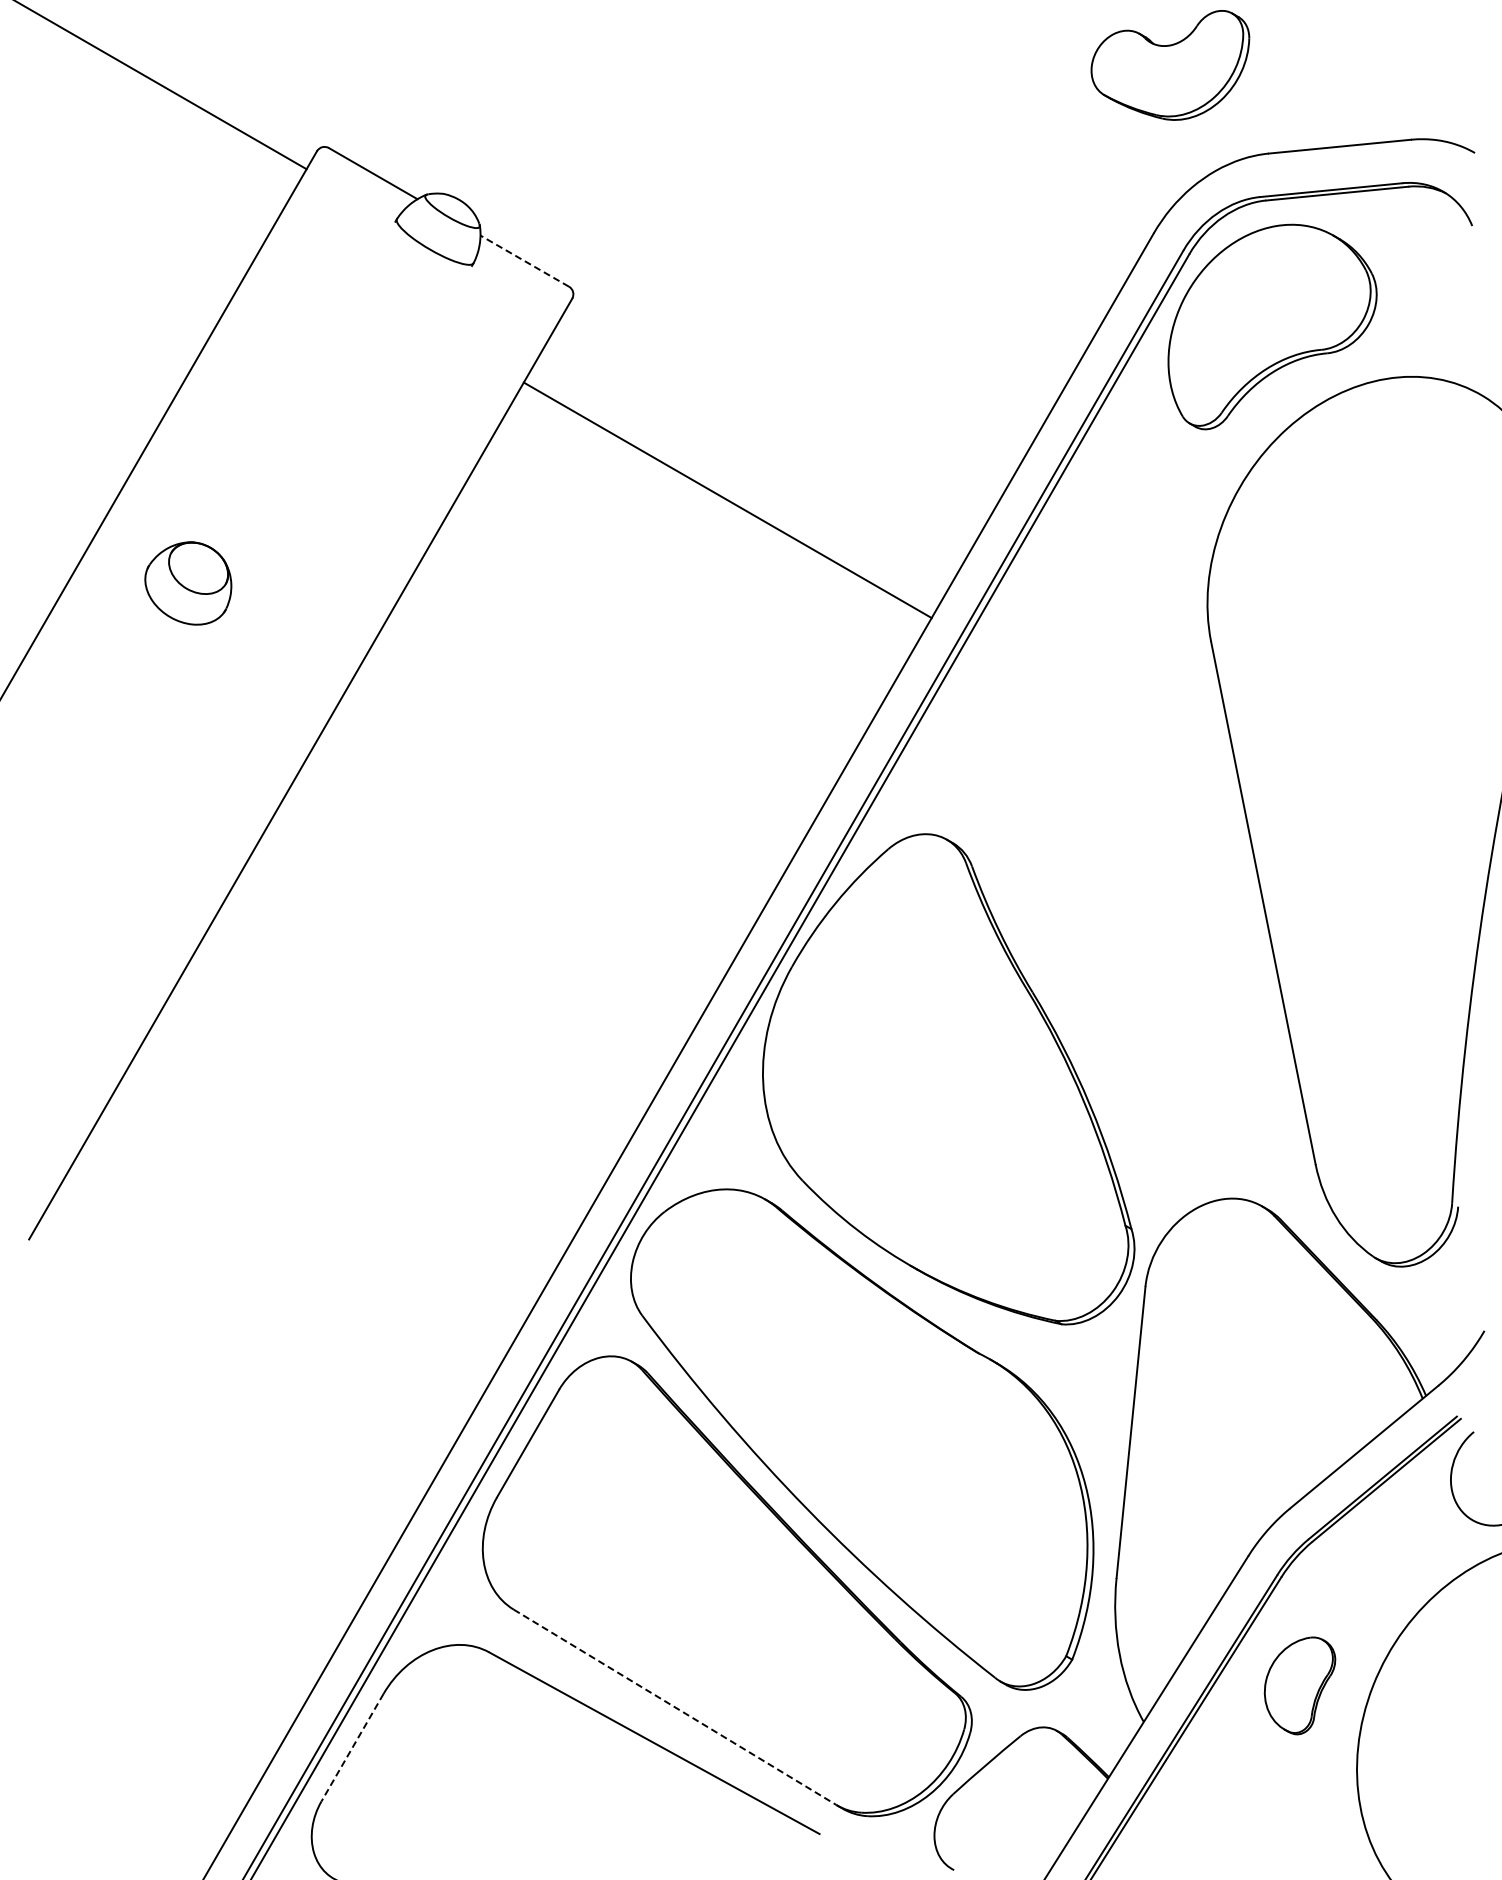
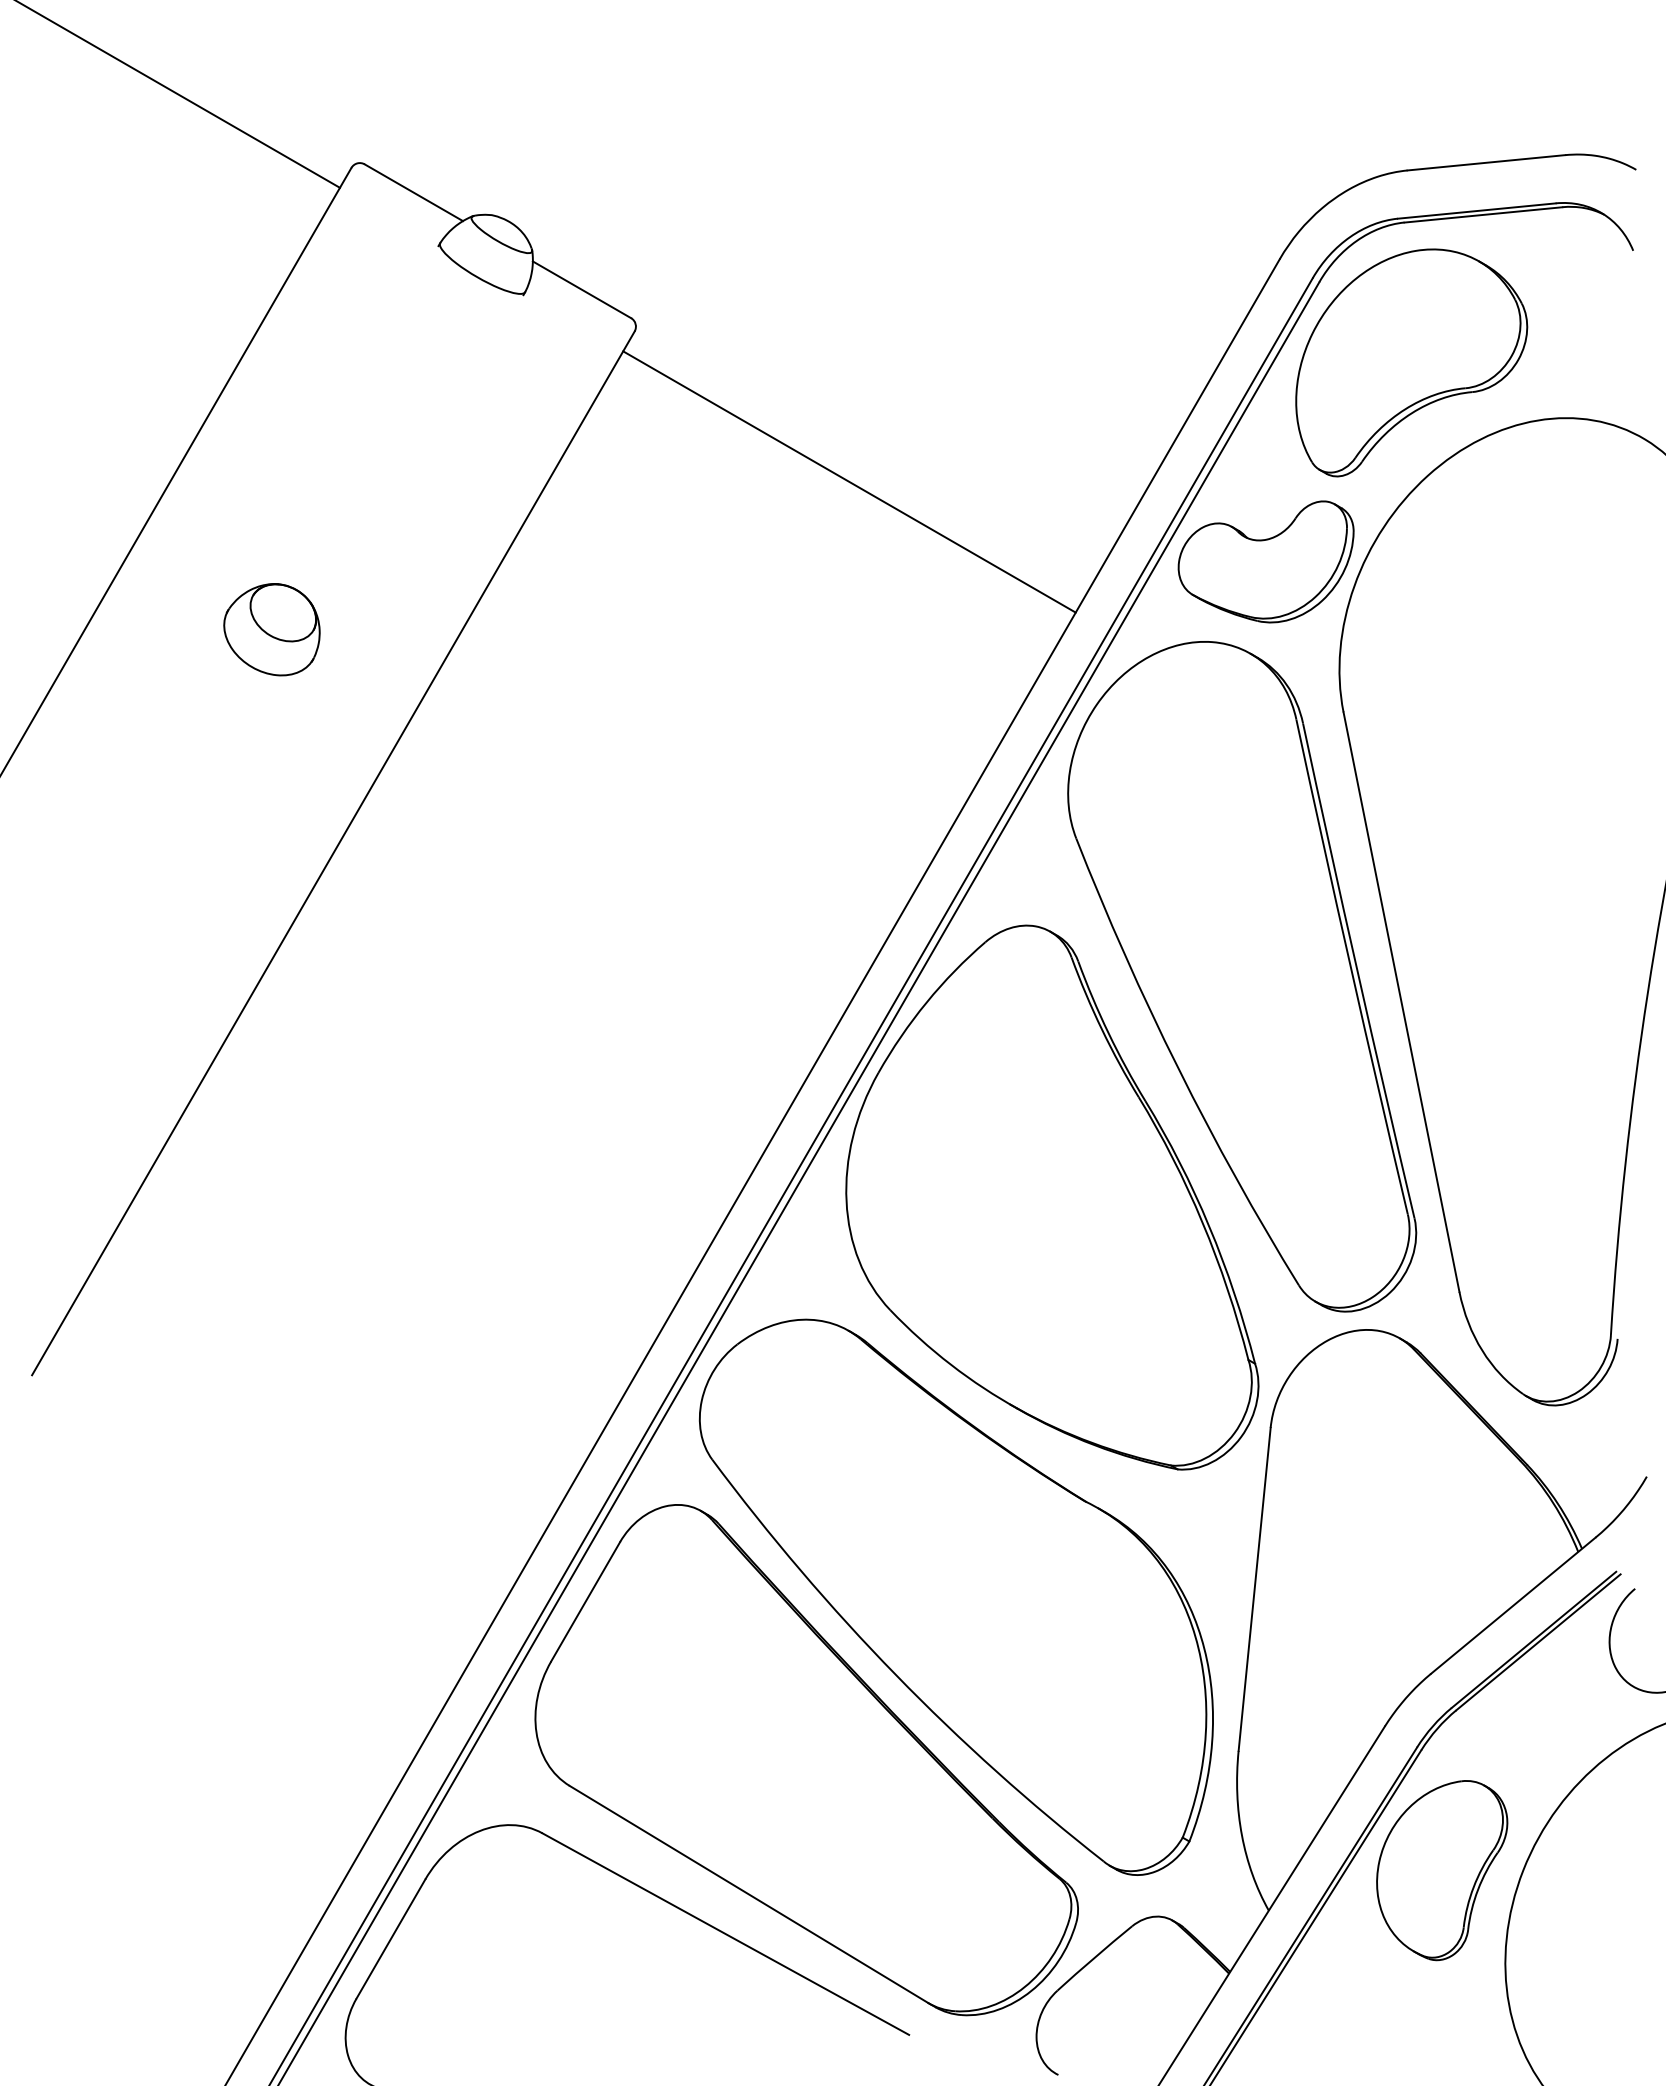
part: (1170, 65) -> (1266, 562), moved
line: (524, 260) -> (581, 289), dashed -> solid
line: (727, 500) -> (849, 482), moved
part: (188, 583) -> (272, 629), moved
part: (1119, 879) -> (1241, 975), added
part: (1299, 1685) -> (1441, 1870), size x1.67
line: (675, 1707) -> (749, 1894), dashed -> solid
line: (352, 1748) -> (390, 1940), dashed -> solid

